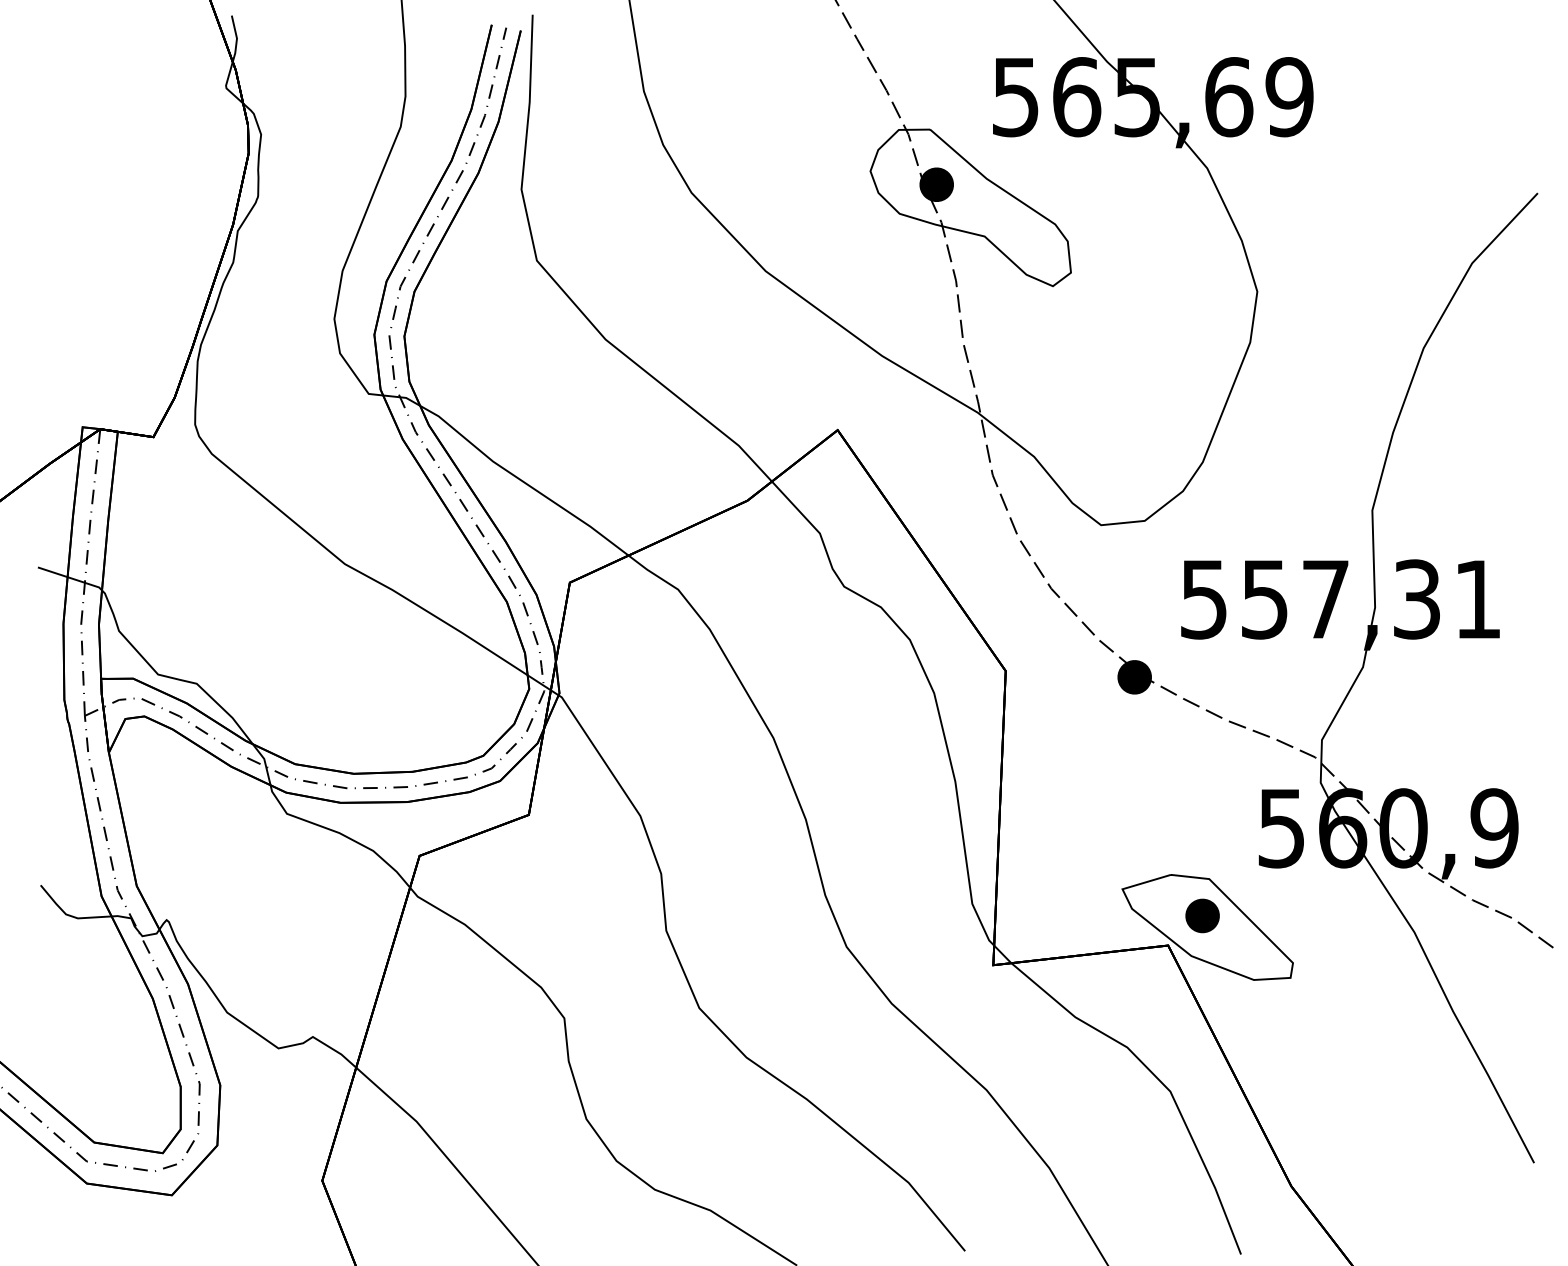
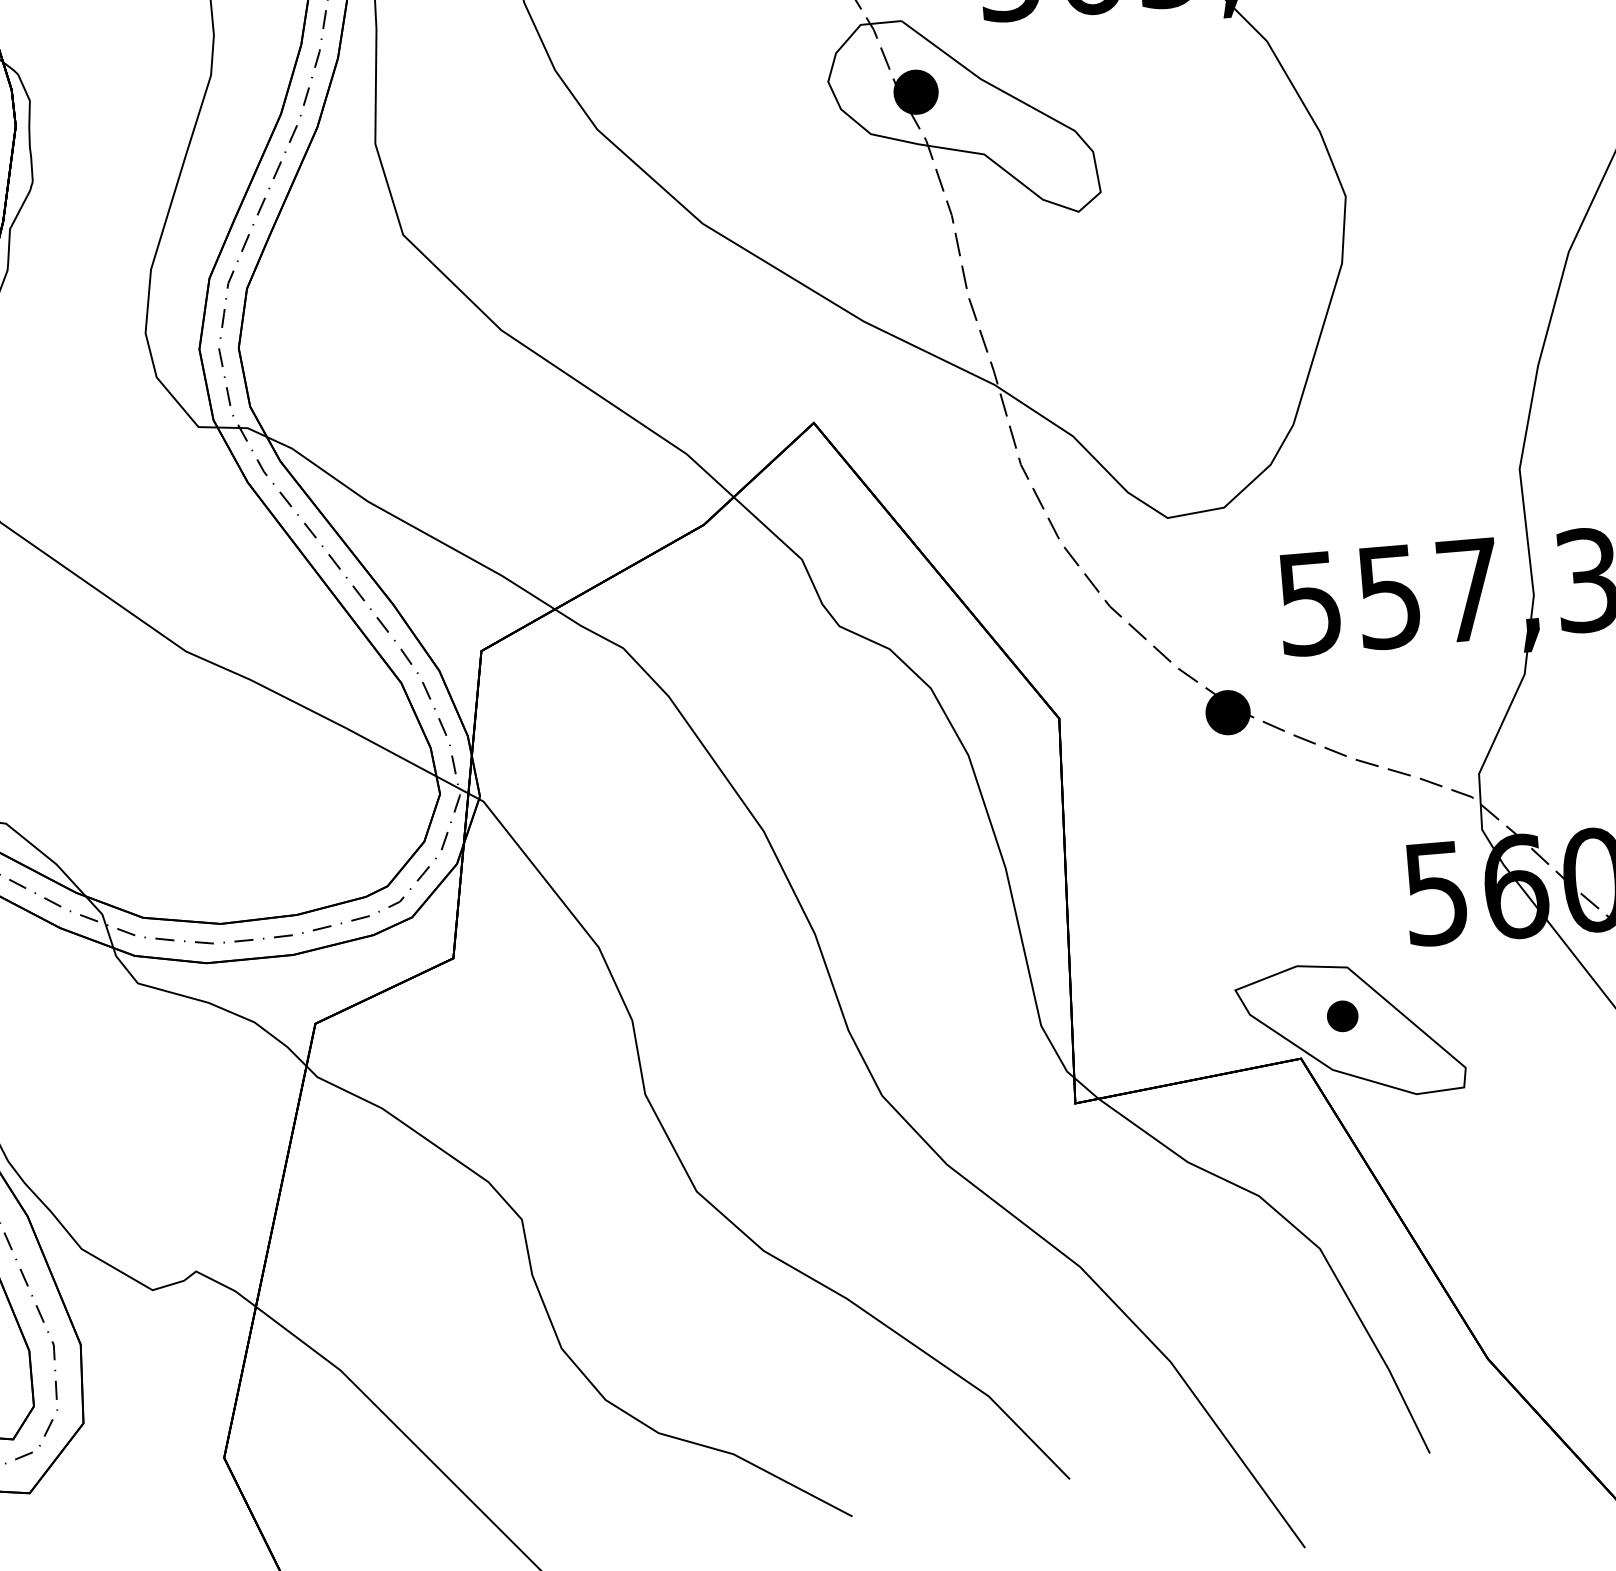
part: (1202, 915) -> (1342, 1015), size x0.7

